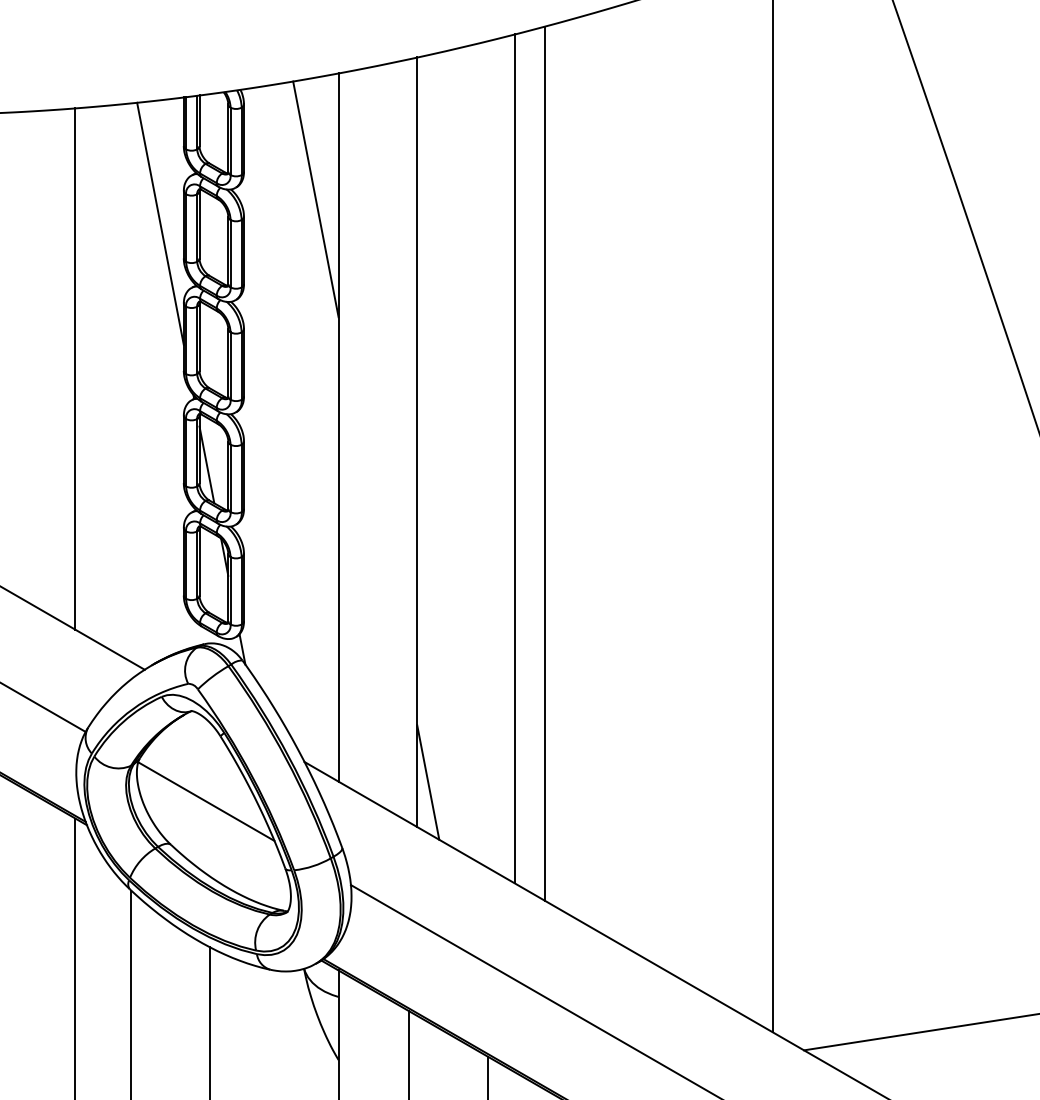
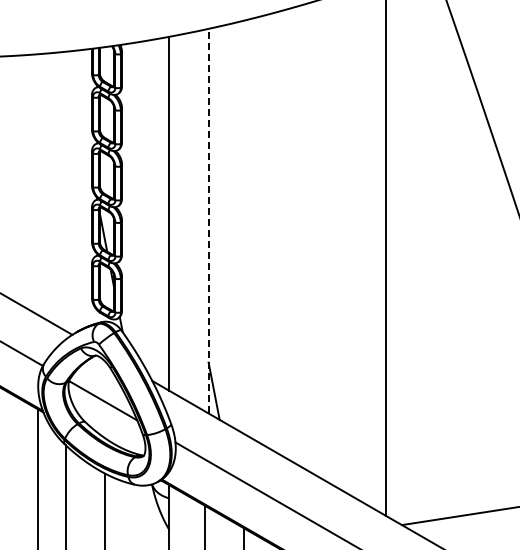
line: (314, 198) -> (157, 99), removed
line: (158, 222) -> (79, 111), removed
line: (74, 368) -> (37, 184), removed
line: (416, 440) -> (208, 220), solid -> dashed
line: (514, 458) -> (257, 229), removed
line: (545, 462) -> (272, 231), removed

